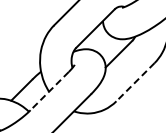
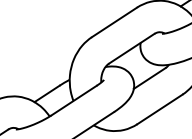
line: (136, 82) -> (160, 109), dashed -> solid
line: (49, 90) -> (74, 100), dashed -> solid

